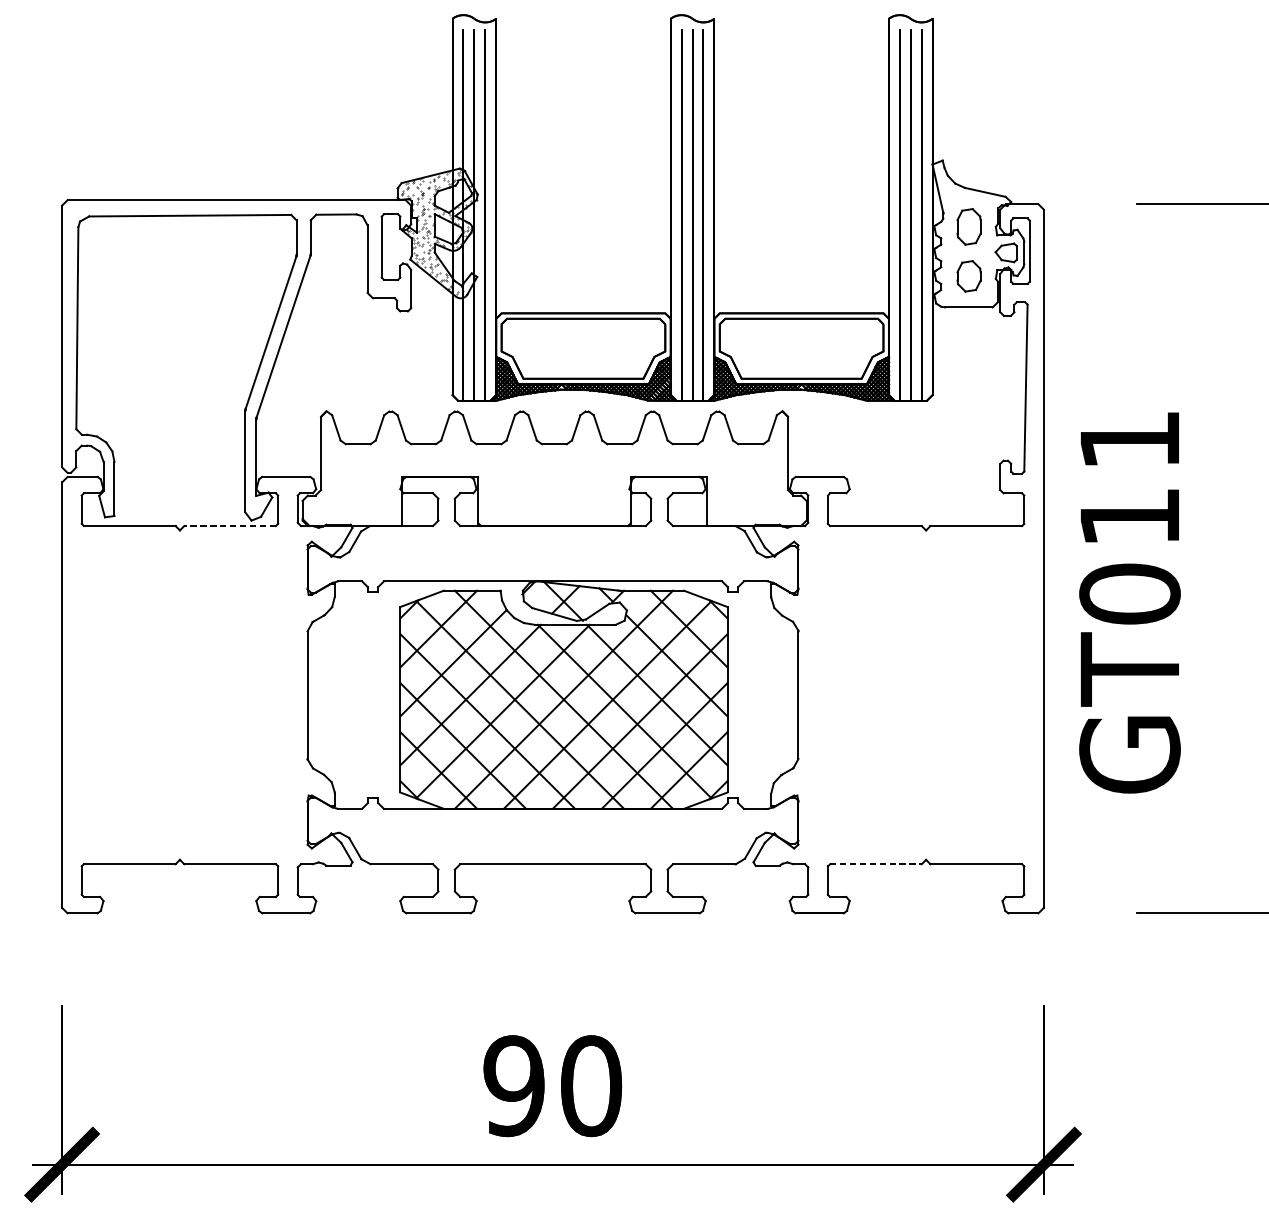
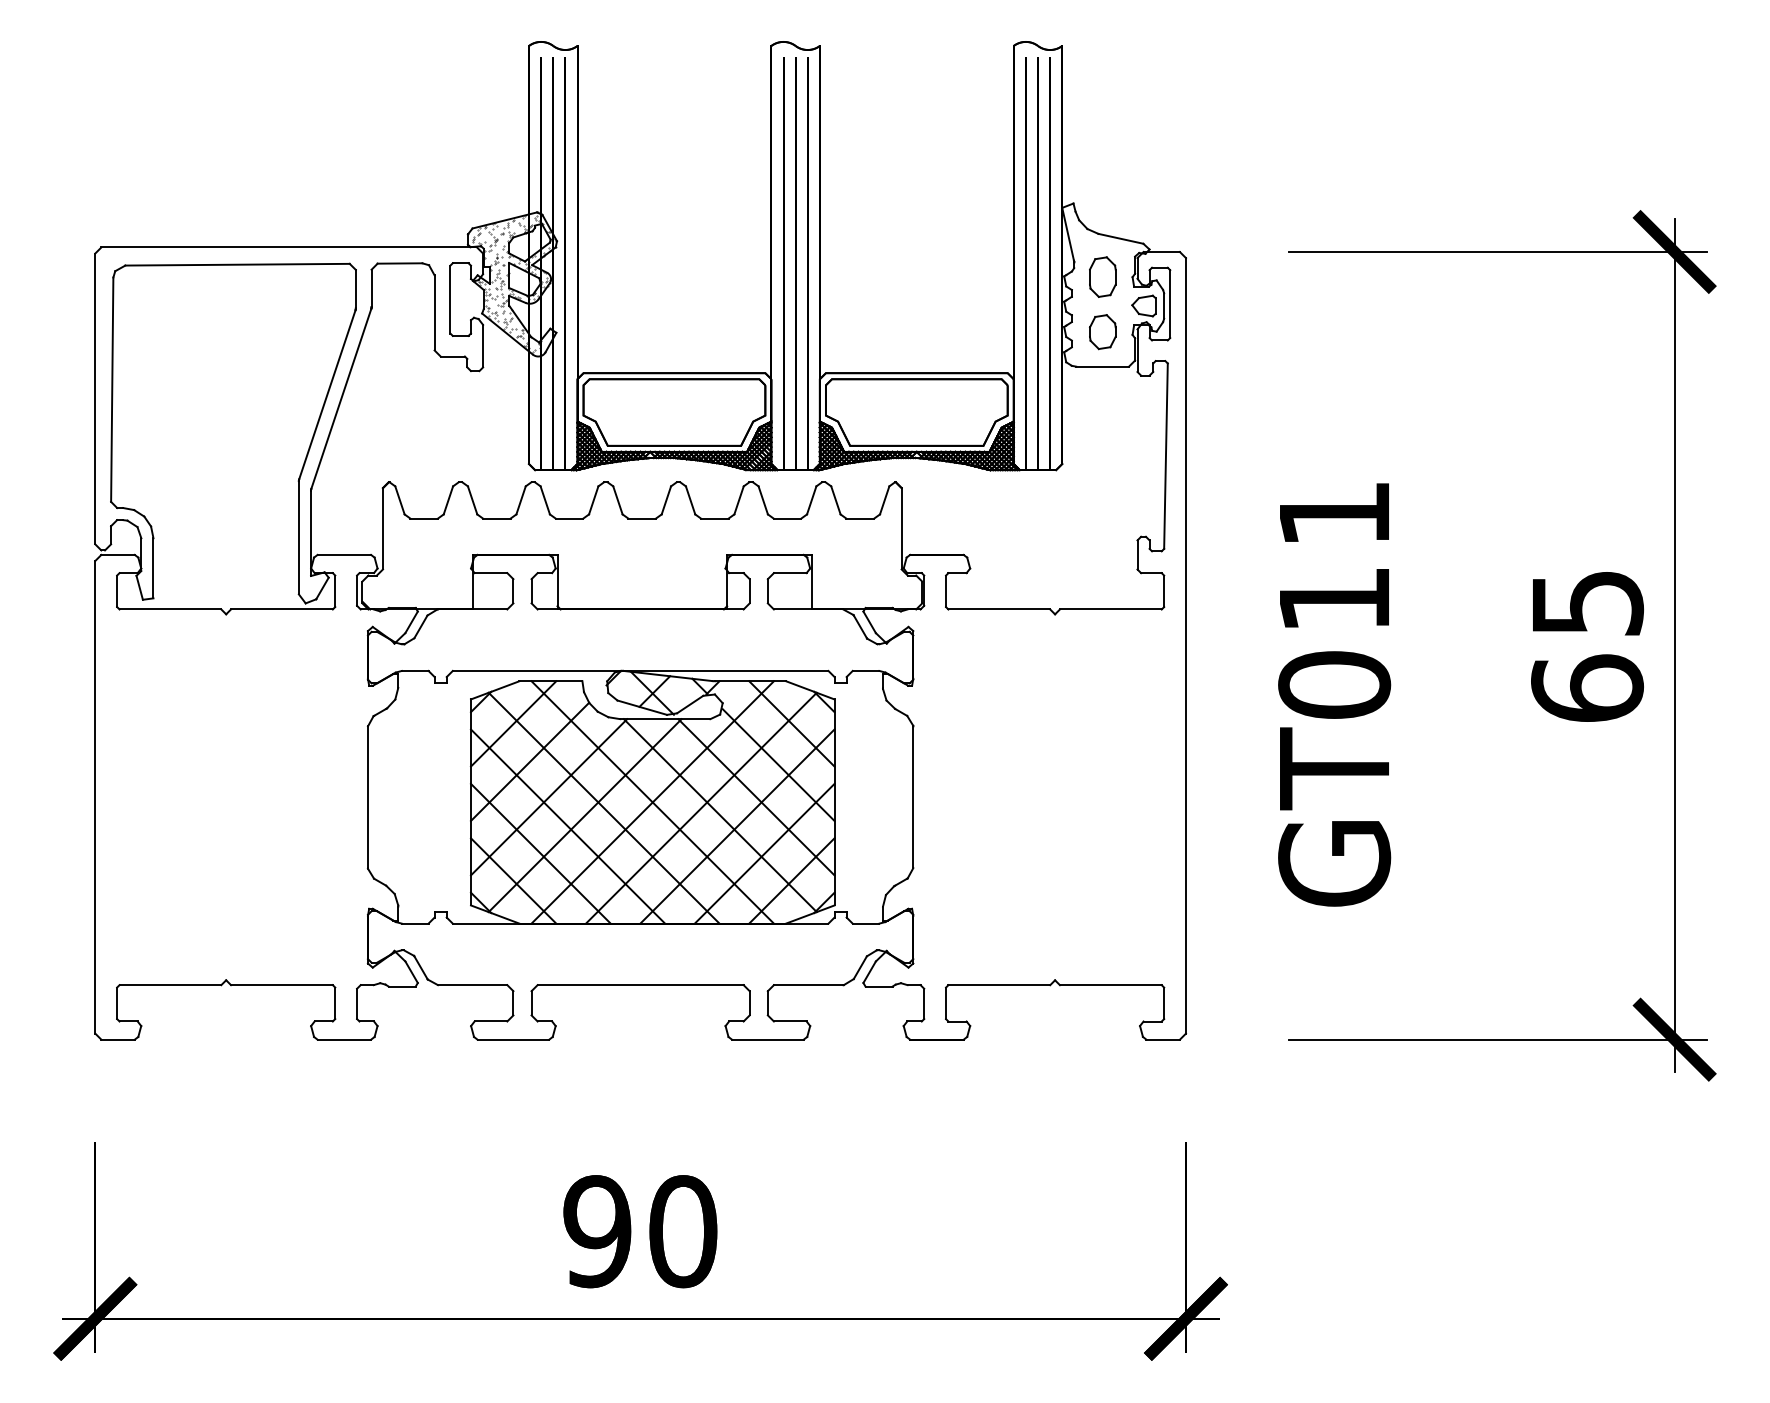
line: (229, 526) -> (281, 609), dashed -> solid
text: (1129, 602) -> (1334, 694), moved
line: (876, 864) -> (999, 985), dashed -> solid

